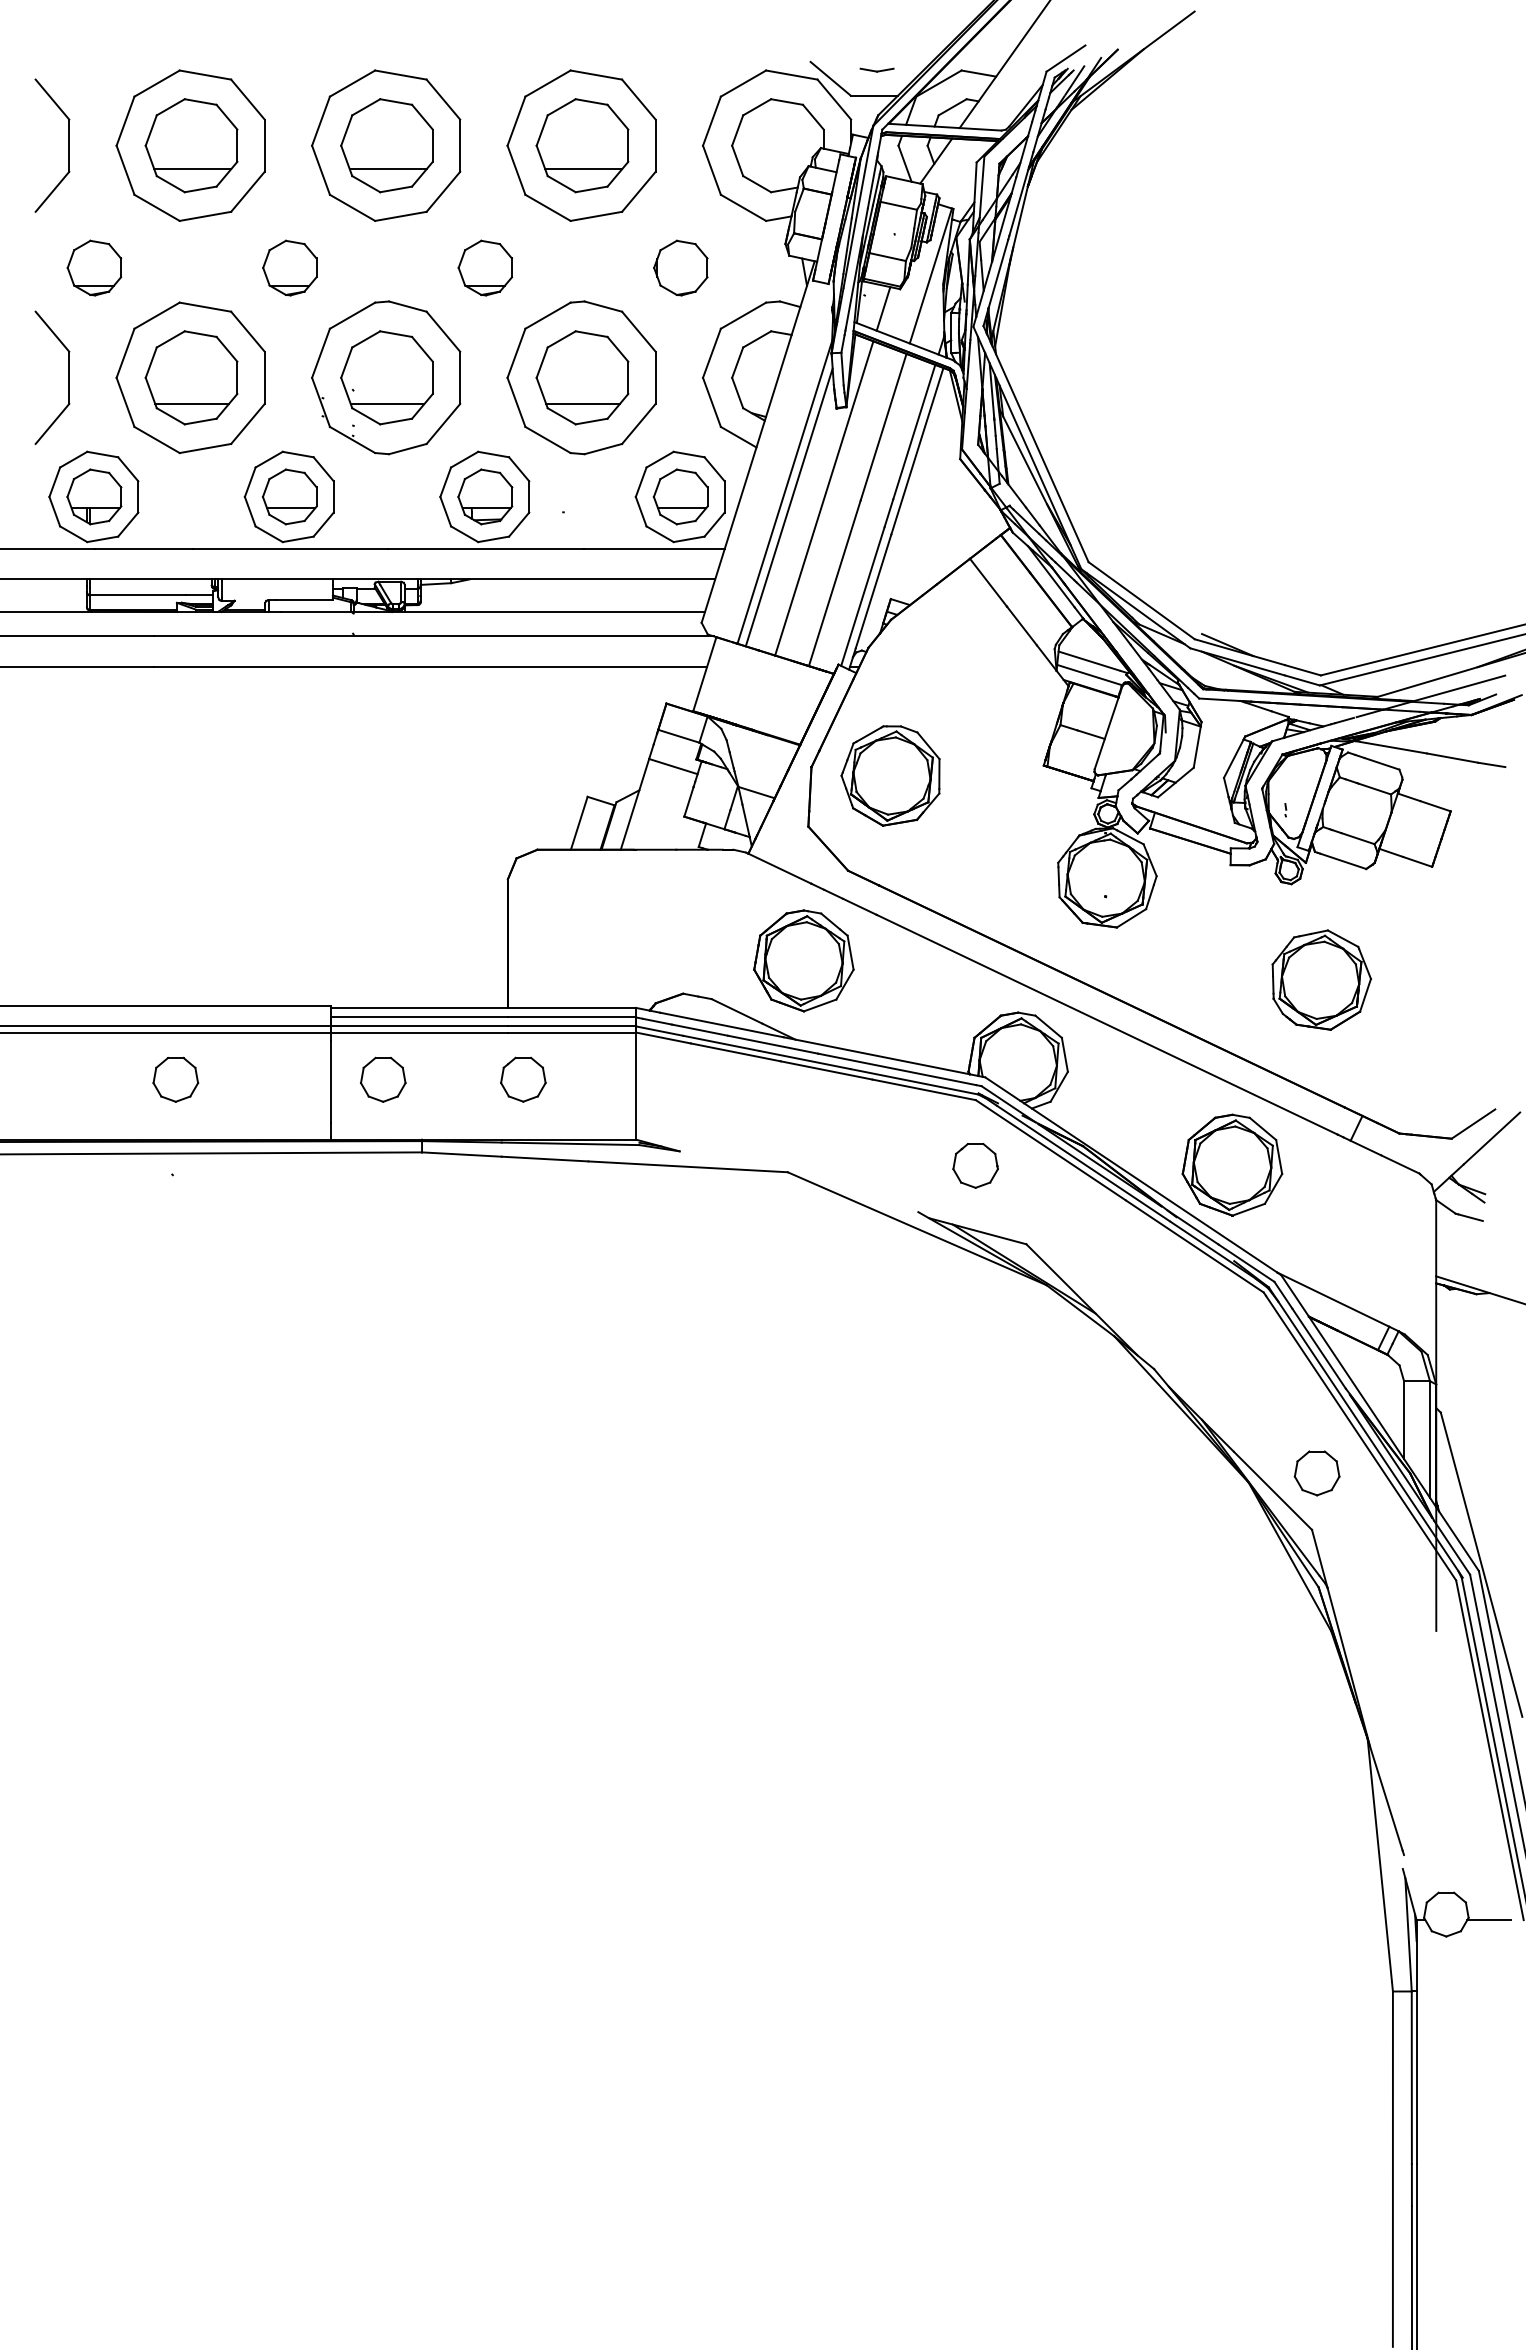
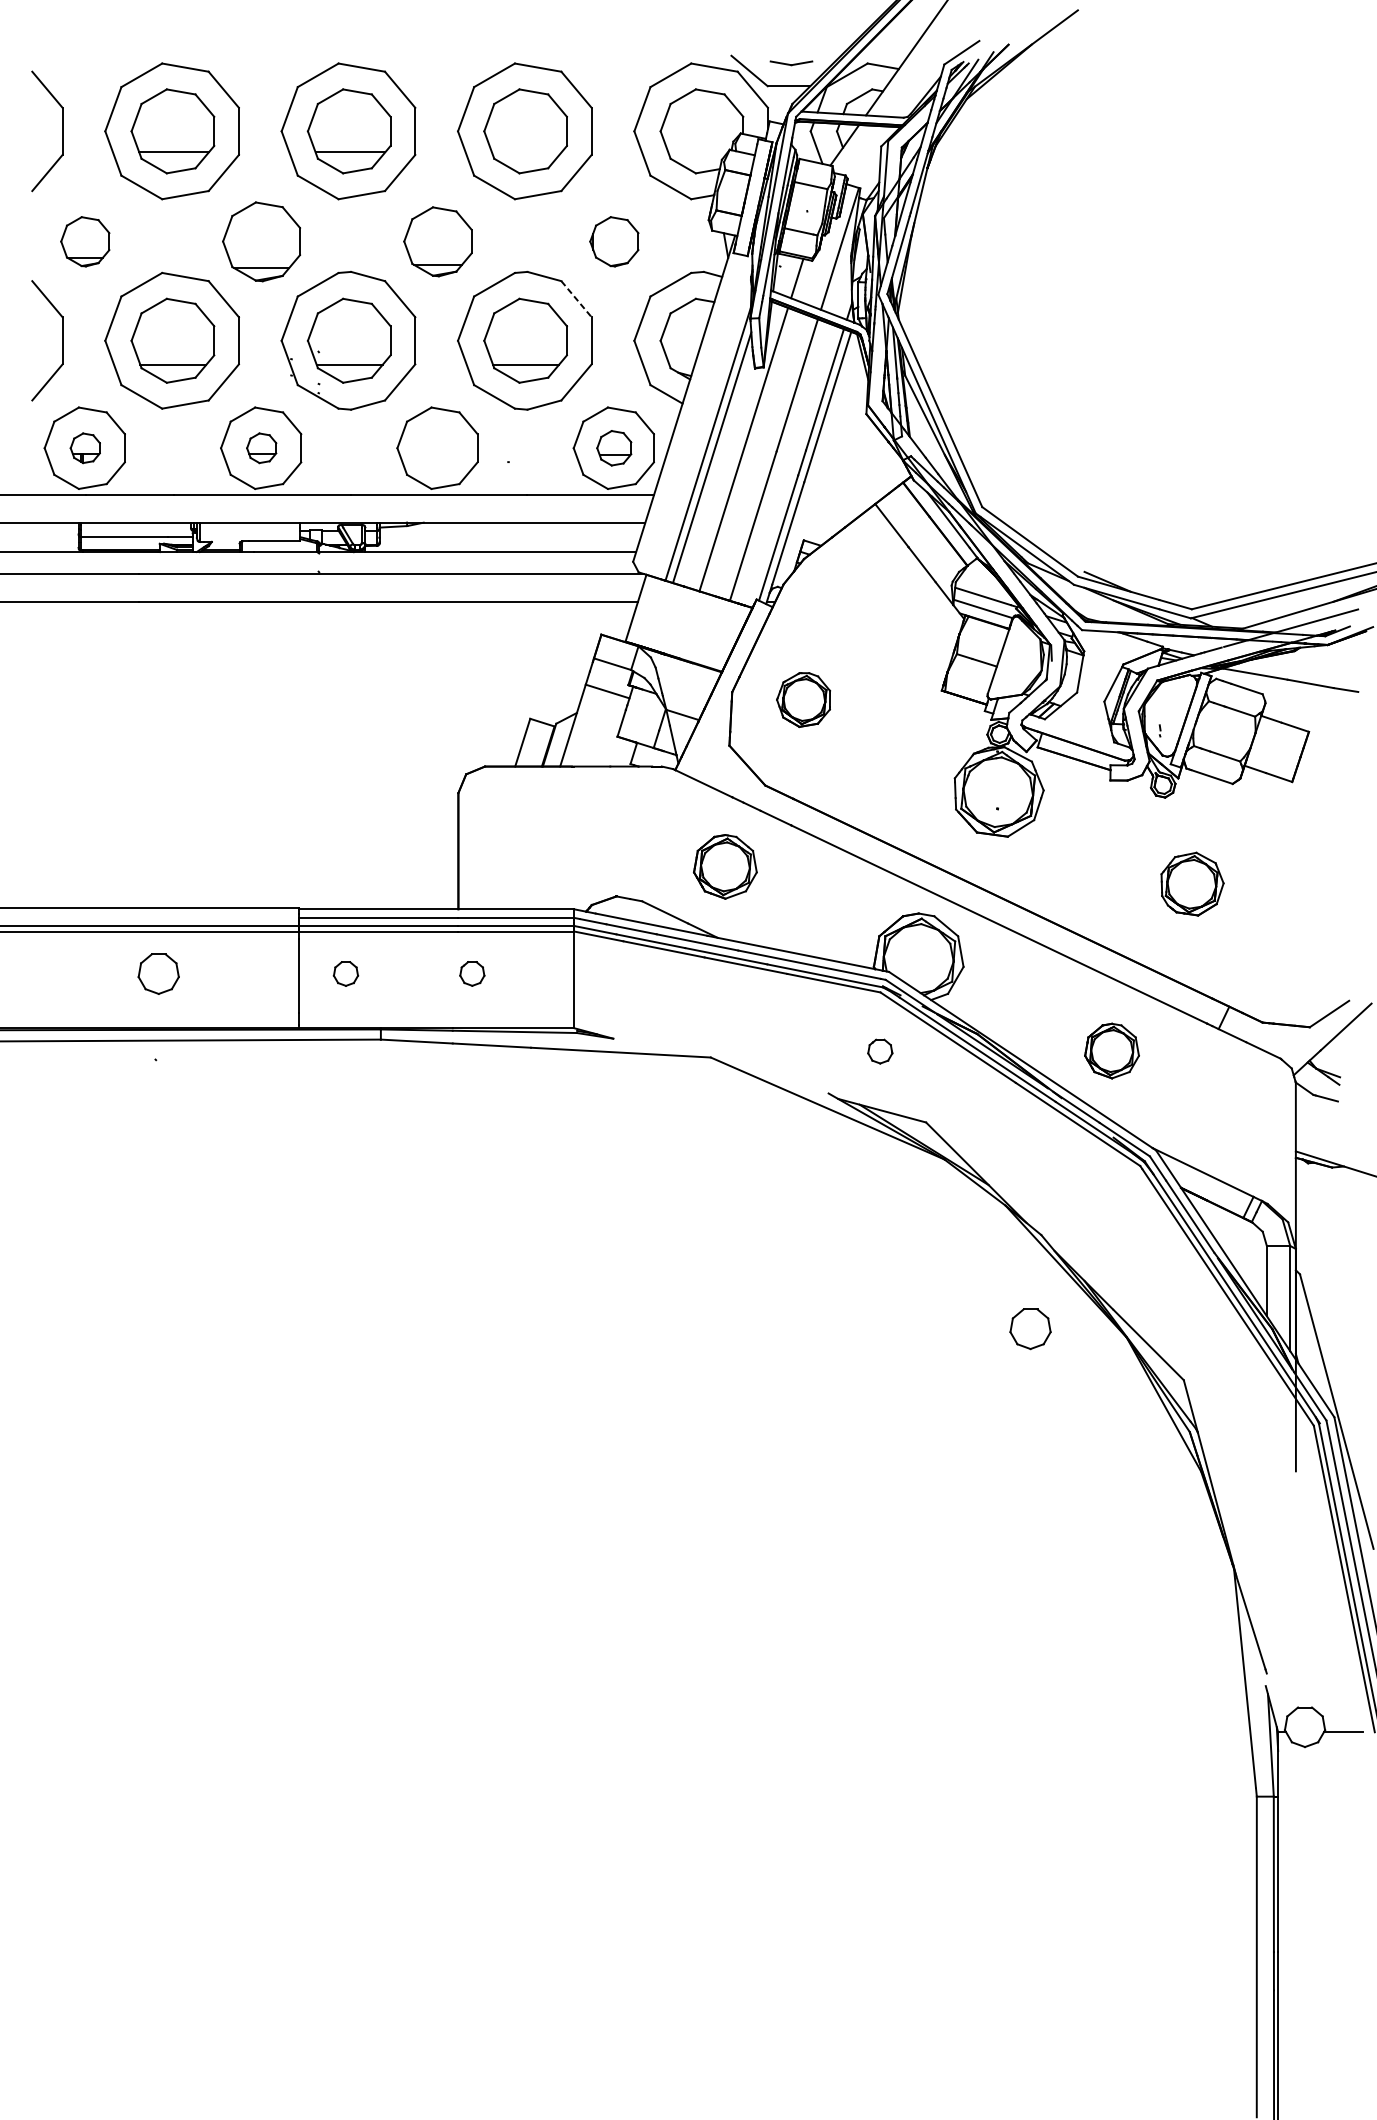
part: (876, 69) -> (790, 62), size x1.4
line: (583, 169) -> (526, 152), removed
part: (289, 267) -> (261, 241), size x1.6
part: (485, 267) -> (438, 241), size x1.4
line: (639, 332) -> (577, 299), solid -> dashed
part: (94, 496) -> (85, 447), size x0.6
part: (289, 496) -> (261, 447), size x0.6
part: (485, 496) -> (438, 447), removed
part: (680, 496) -> (614, 447), size x0.7
part: (890, 775) -> (803, 699), size x0.6
part: (803, 960) -> (725, 866), size x0.7
part: (1321, 979) -> (1192, 883), size x0.7
part: (383, 1079) -> (346, 973), size x0.6
part: (523, 1079) -> (472, 973), size x0.6
part: (1232, 1164) -> (1112, 1050), size x0.6
part: (975, 1165) -> (880, 1051), size x0.6
part: (1316, 1473) -> (1029, 1329), moved

